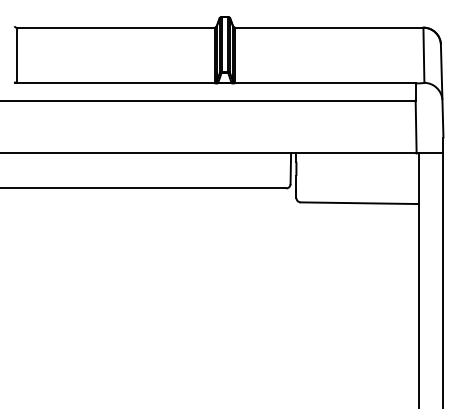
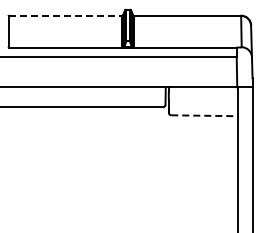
line: (116, 27) -> (66, 15), solid -> dashed
line: (359, 202) -> (204, 115), solid -> dashed

